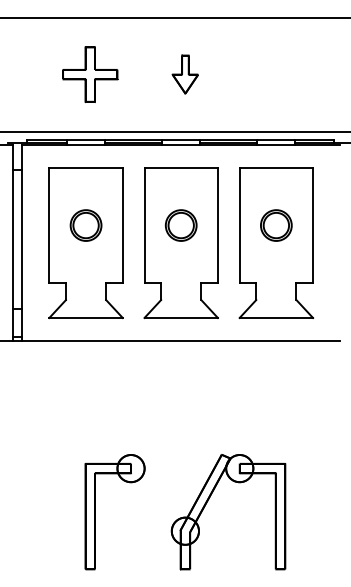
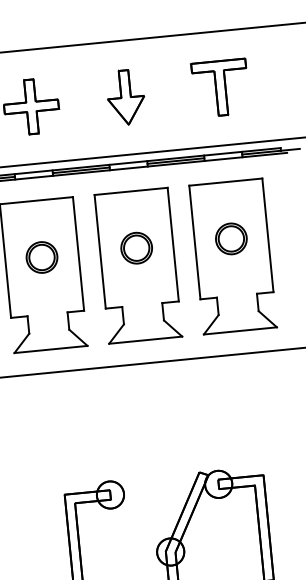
part: (185, 74) -> (126, 97), size x1.43
part: (280, 74) -> (220, 88), added

